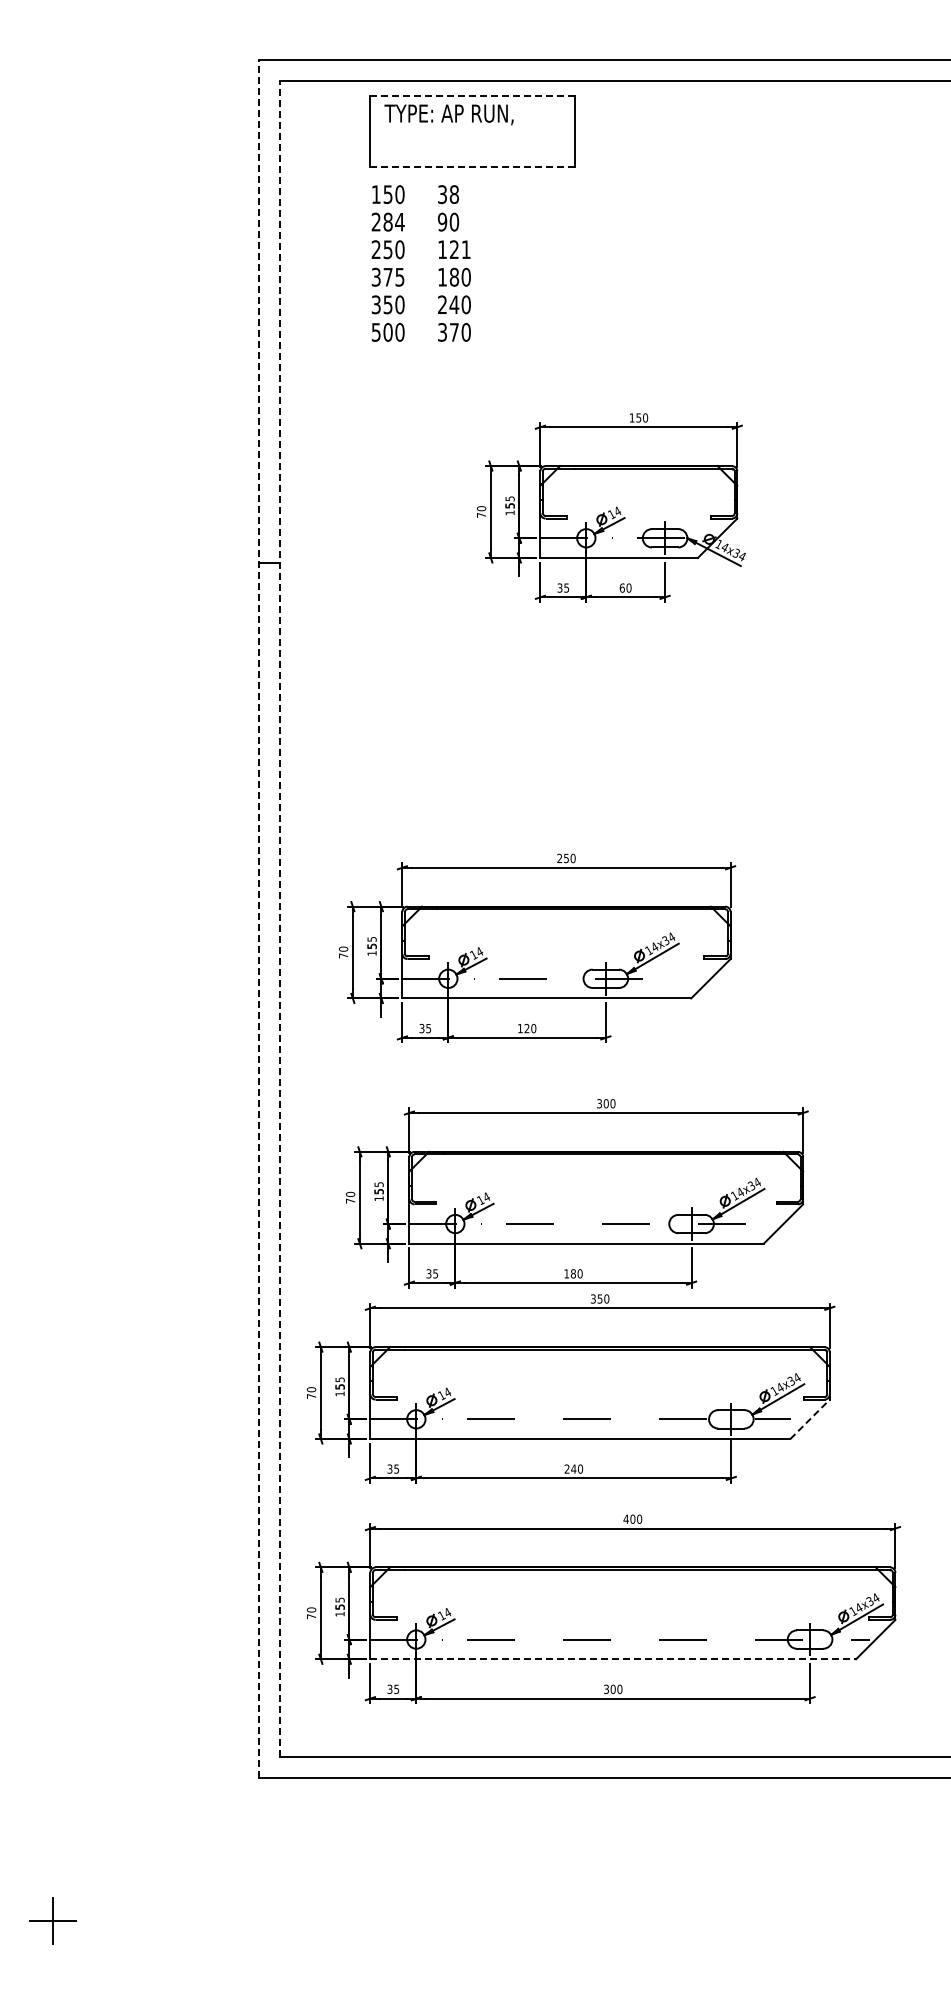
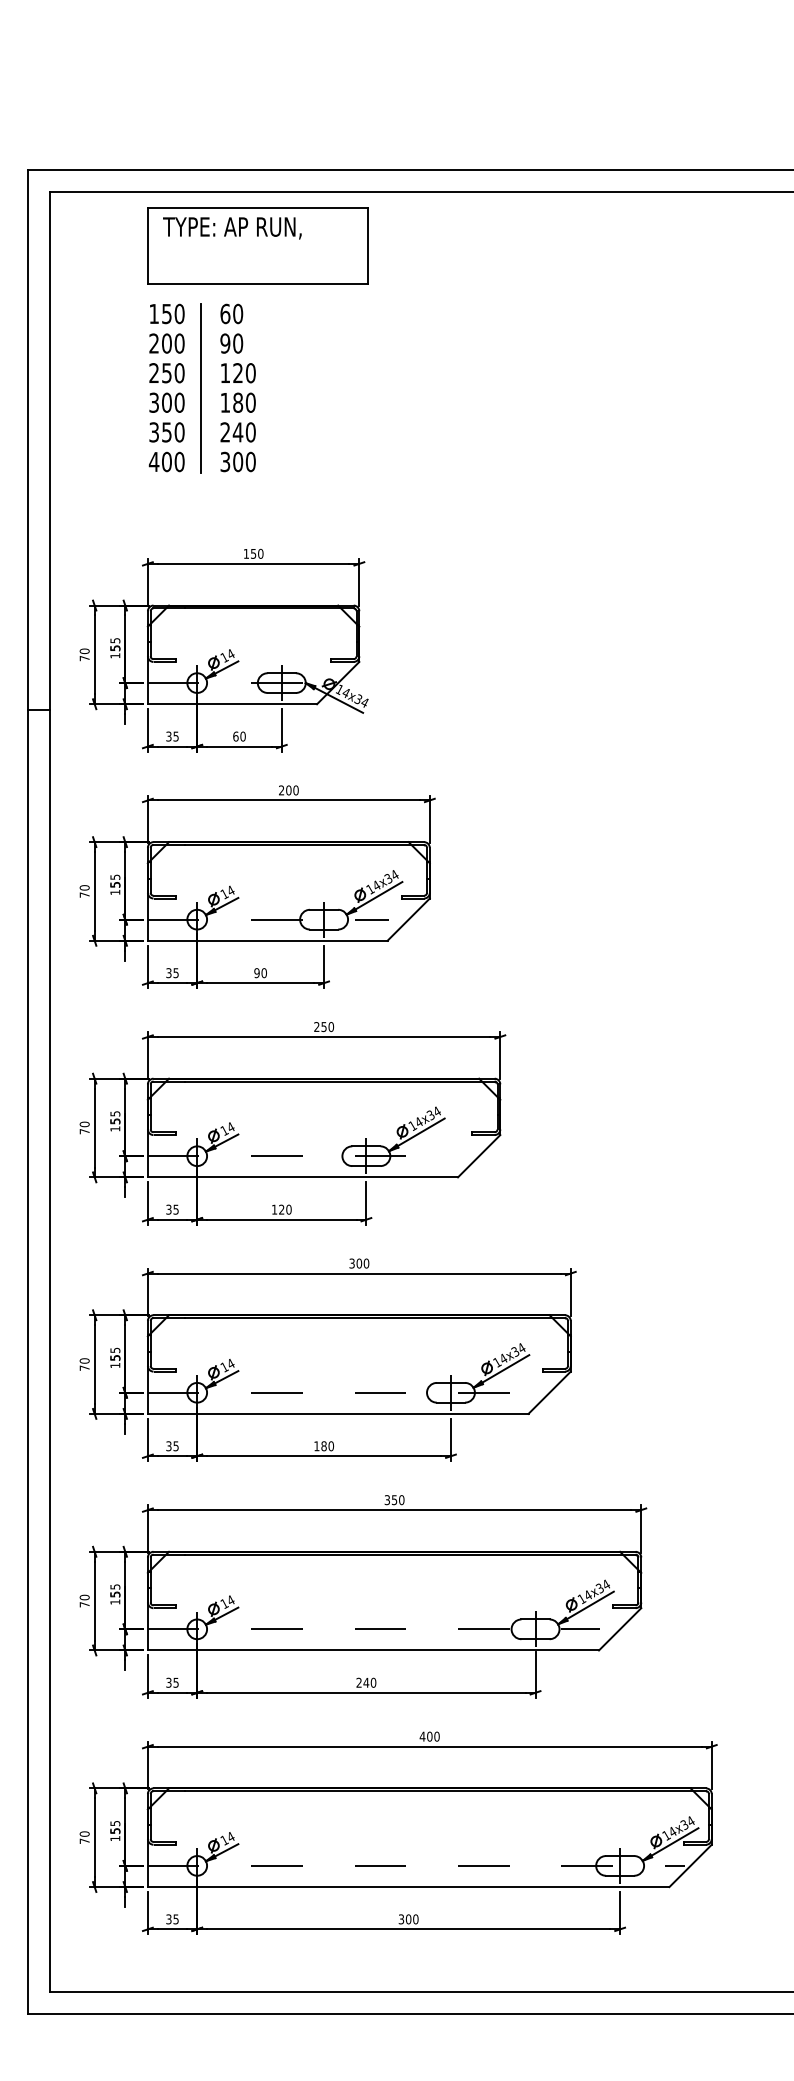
line: (472, 95) -> (257, 207), dashed -> solid
line: (473, 167) -> (258, 284), dashed -> solid
text: (448, 194) -> (231, 313), 38 -> 60
text: (393, 221) -> (172, 342), 284 -> 200
text: (465, 249) -> (250, 372), 121 -> 120
line: (419, 263) -> (200, 387), added
text: (393, 276) -> (172, 401), 375 -> 300
text: (376, 332) -> (154, 462), 500 -> 400
text: (454, 332) -> (238, 462), 370 -> 300
part: (610, 507) -> (223, 650), moved
part: (472, 727) -> (257, 886), added
line: (259, 918) -> (28, 1091), dashed -> solid
line: (279, 918) -> (50, 1091), dashed -> solid
part: (537, 947) -> (292, 1122), moved
part: (576, 1193) -> (327, 1359), moved
line: (810, 1419) -> (620, 1629), dashed -> solid
line: (613, 1659) -> (408, 1887), dashed -> solid

